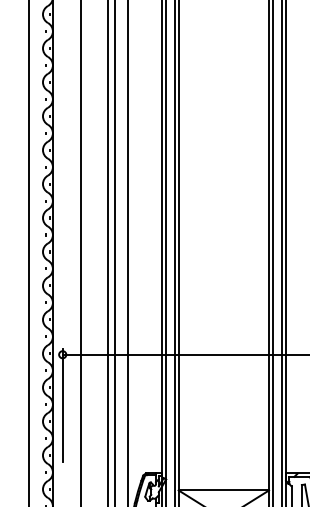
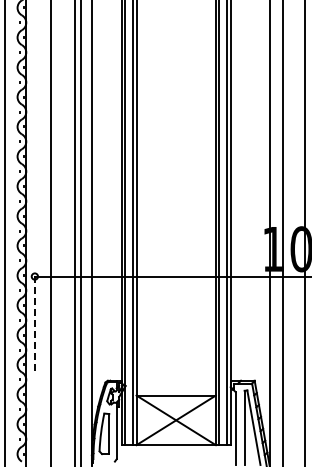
line: (62, 404) -> (34, 320), solid -> dashed

